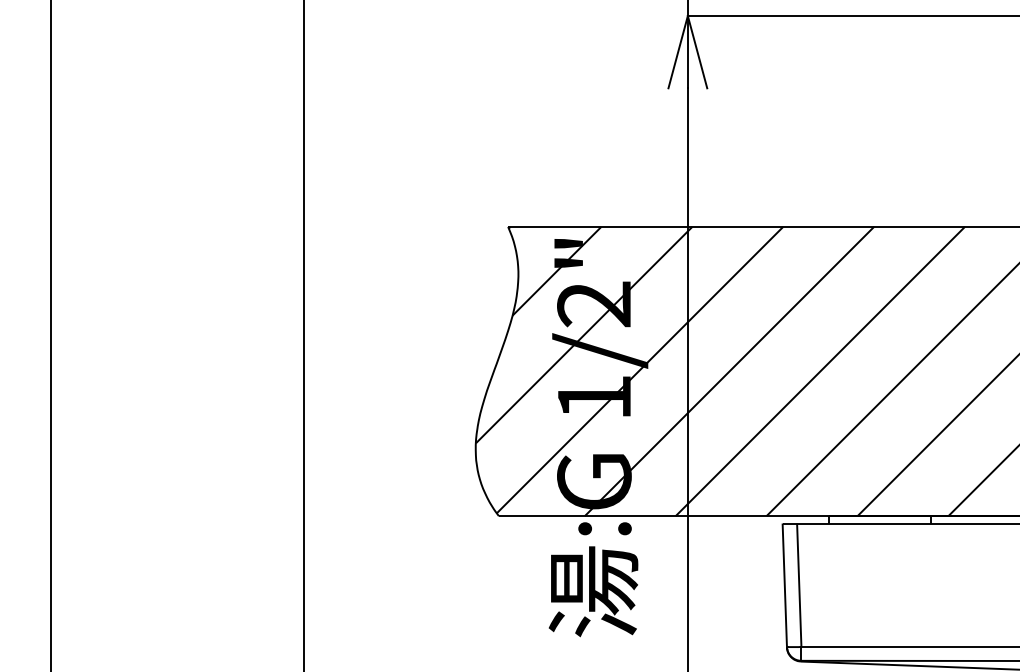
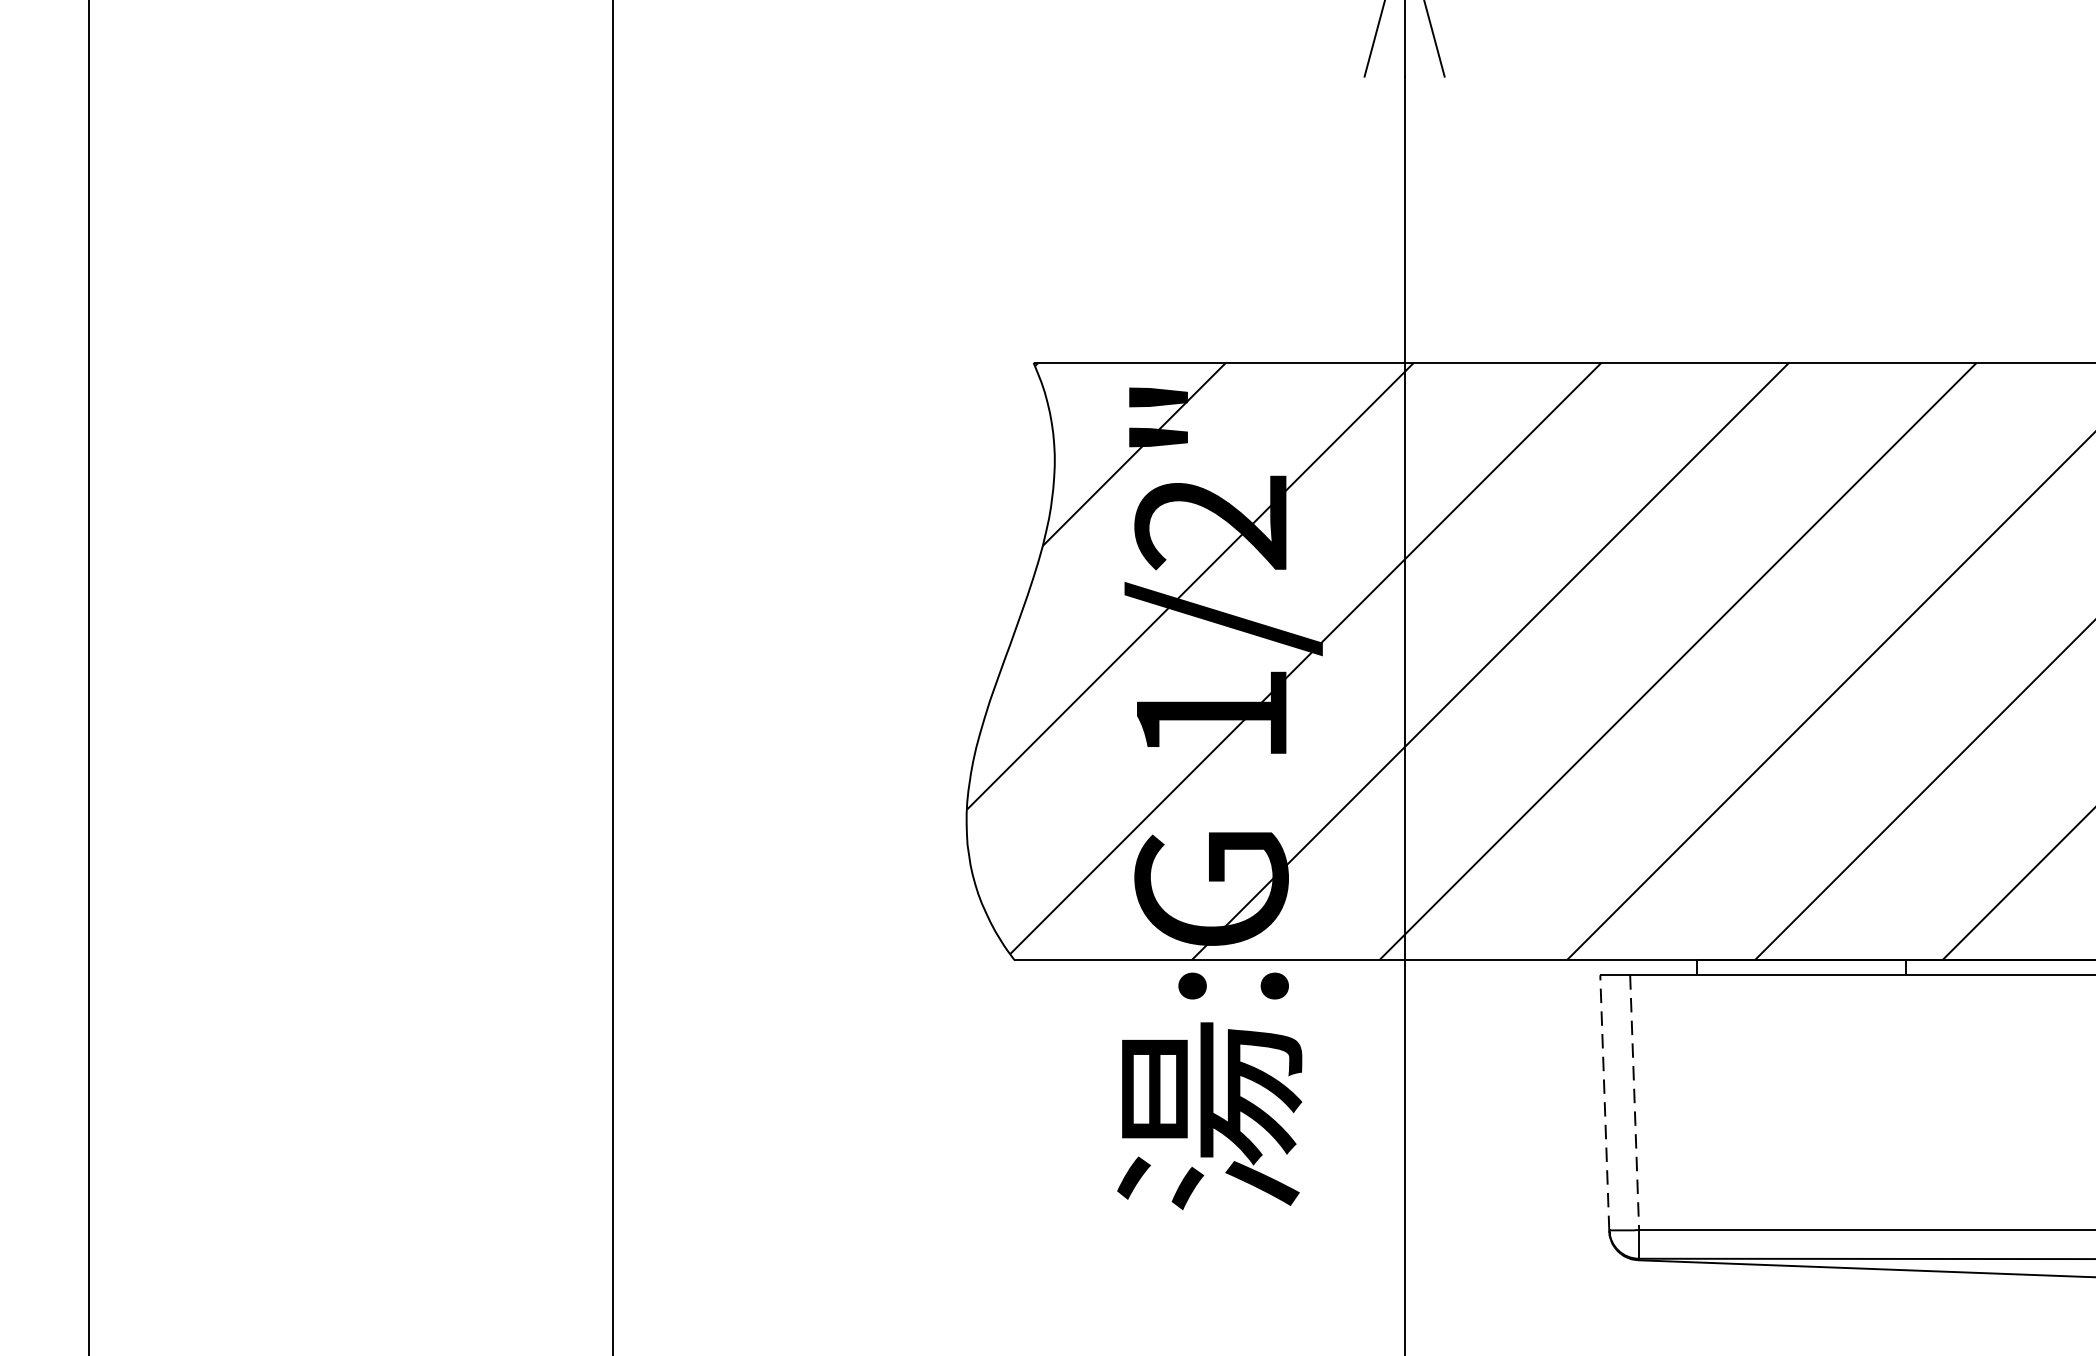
line: (784, 585) -> (1604, 1103), solid -> dashed
line: (799, 585) -> (1635, 1103), solid -> dashed

